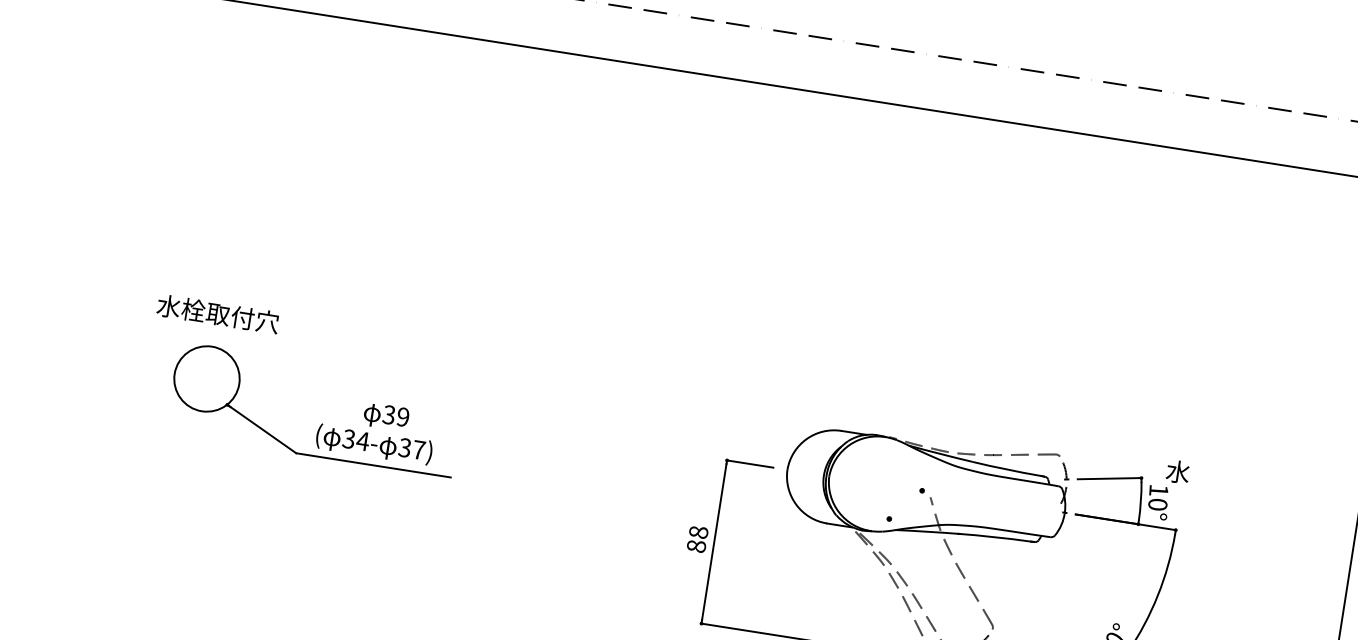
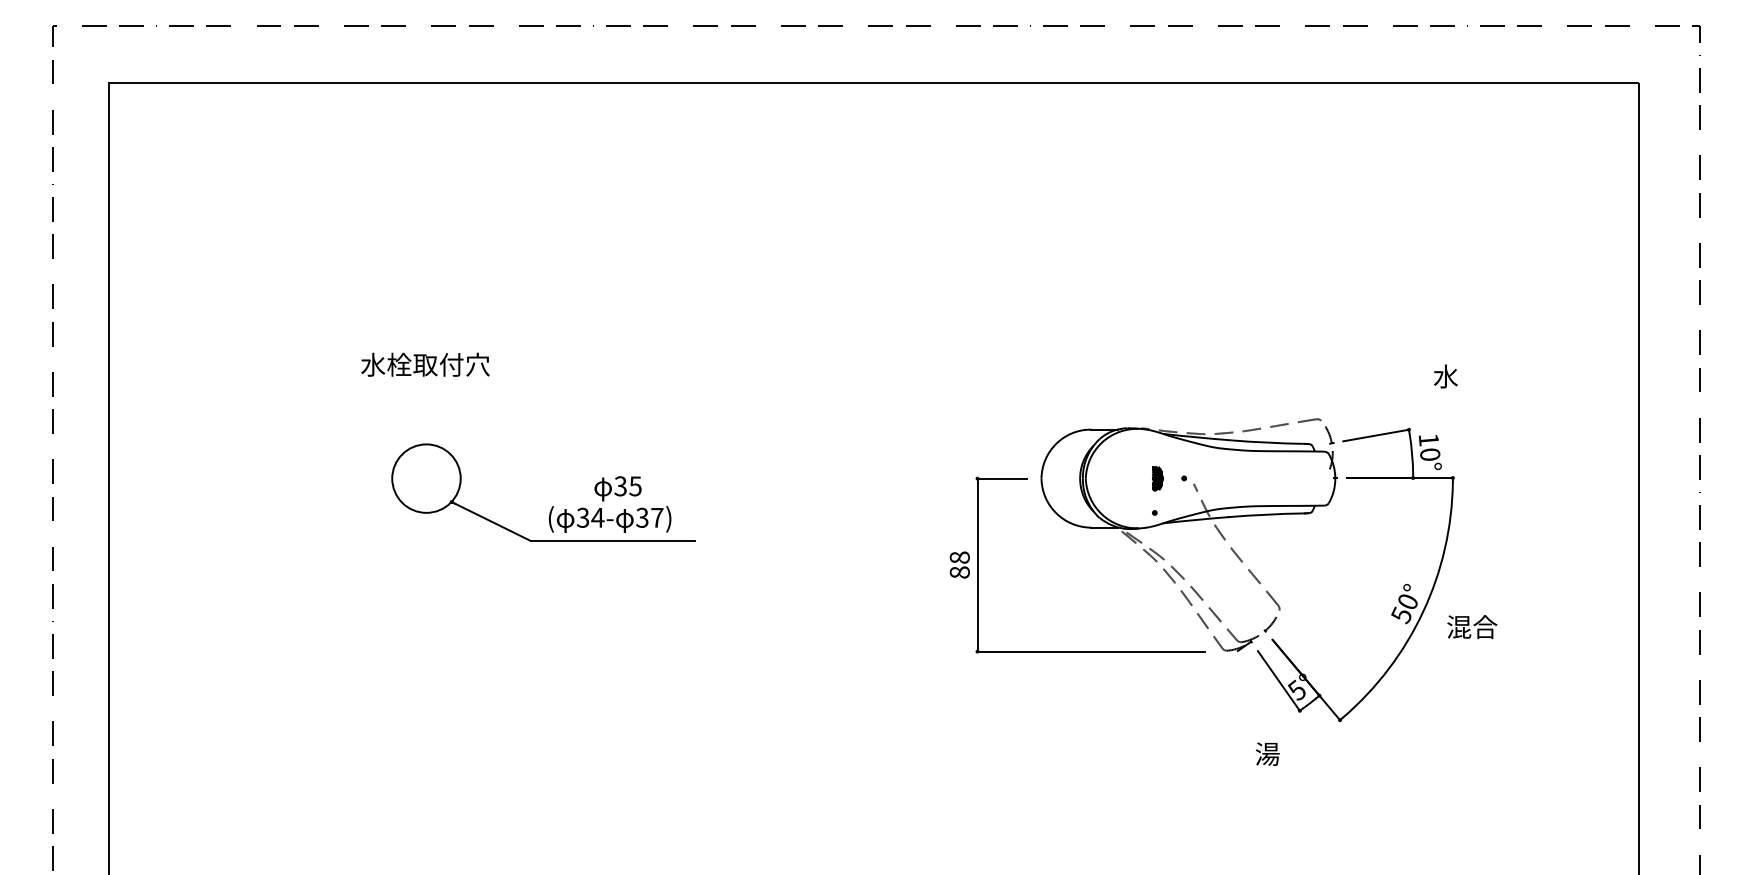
text: (218, 313) -> (425, 364), moved
text: (403, 417) -> (635, 486), 39 -> 35
text: (1177, 471) -> (1445, 376), moved
part: (896, 486) -> (1157, 478), added

